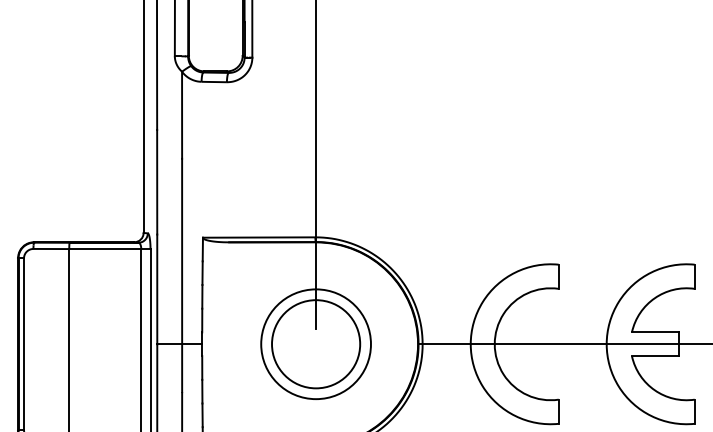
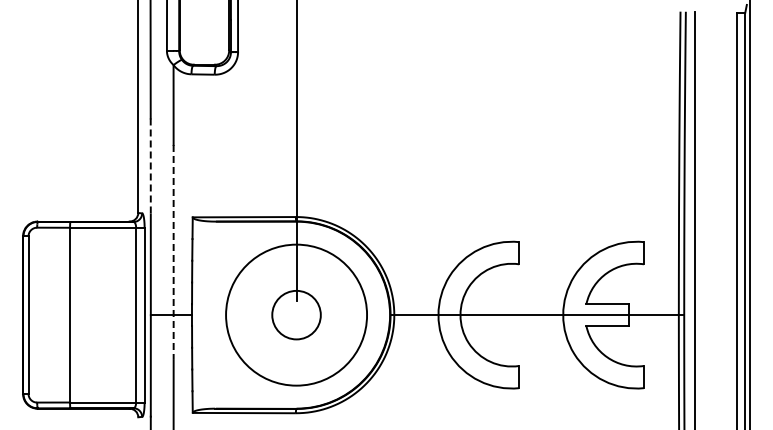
line: (156, 182) -> (150, 166), solid -> dashed
line: (181, 275) -> (173, 252), solid -> dashed
circle: (316, 343) -> (296, 314), size x0.6
circle: (316, 343) -> (296, 314), size x1.4

